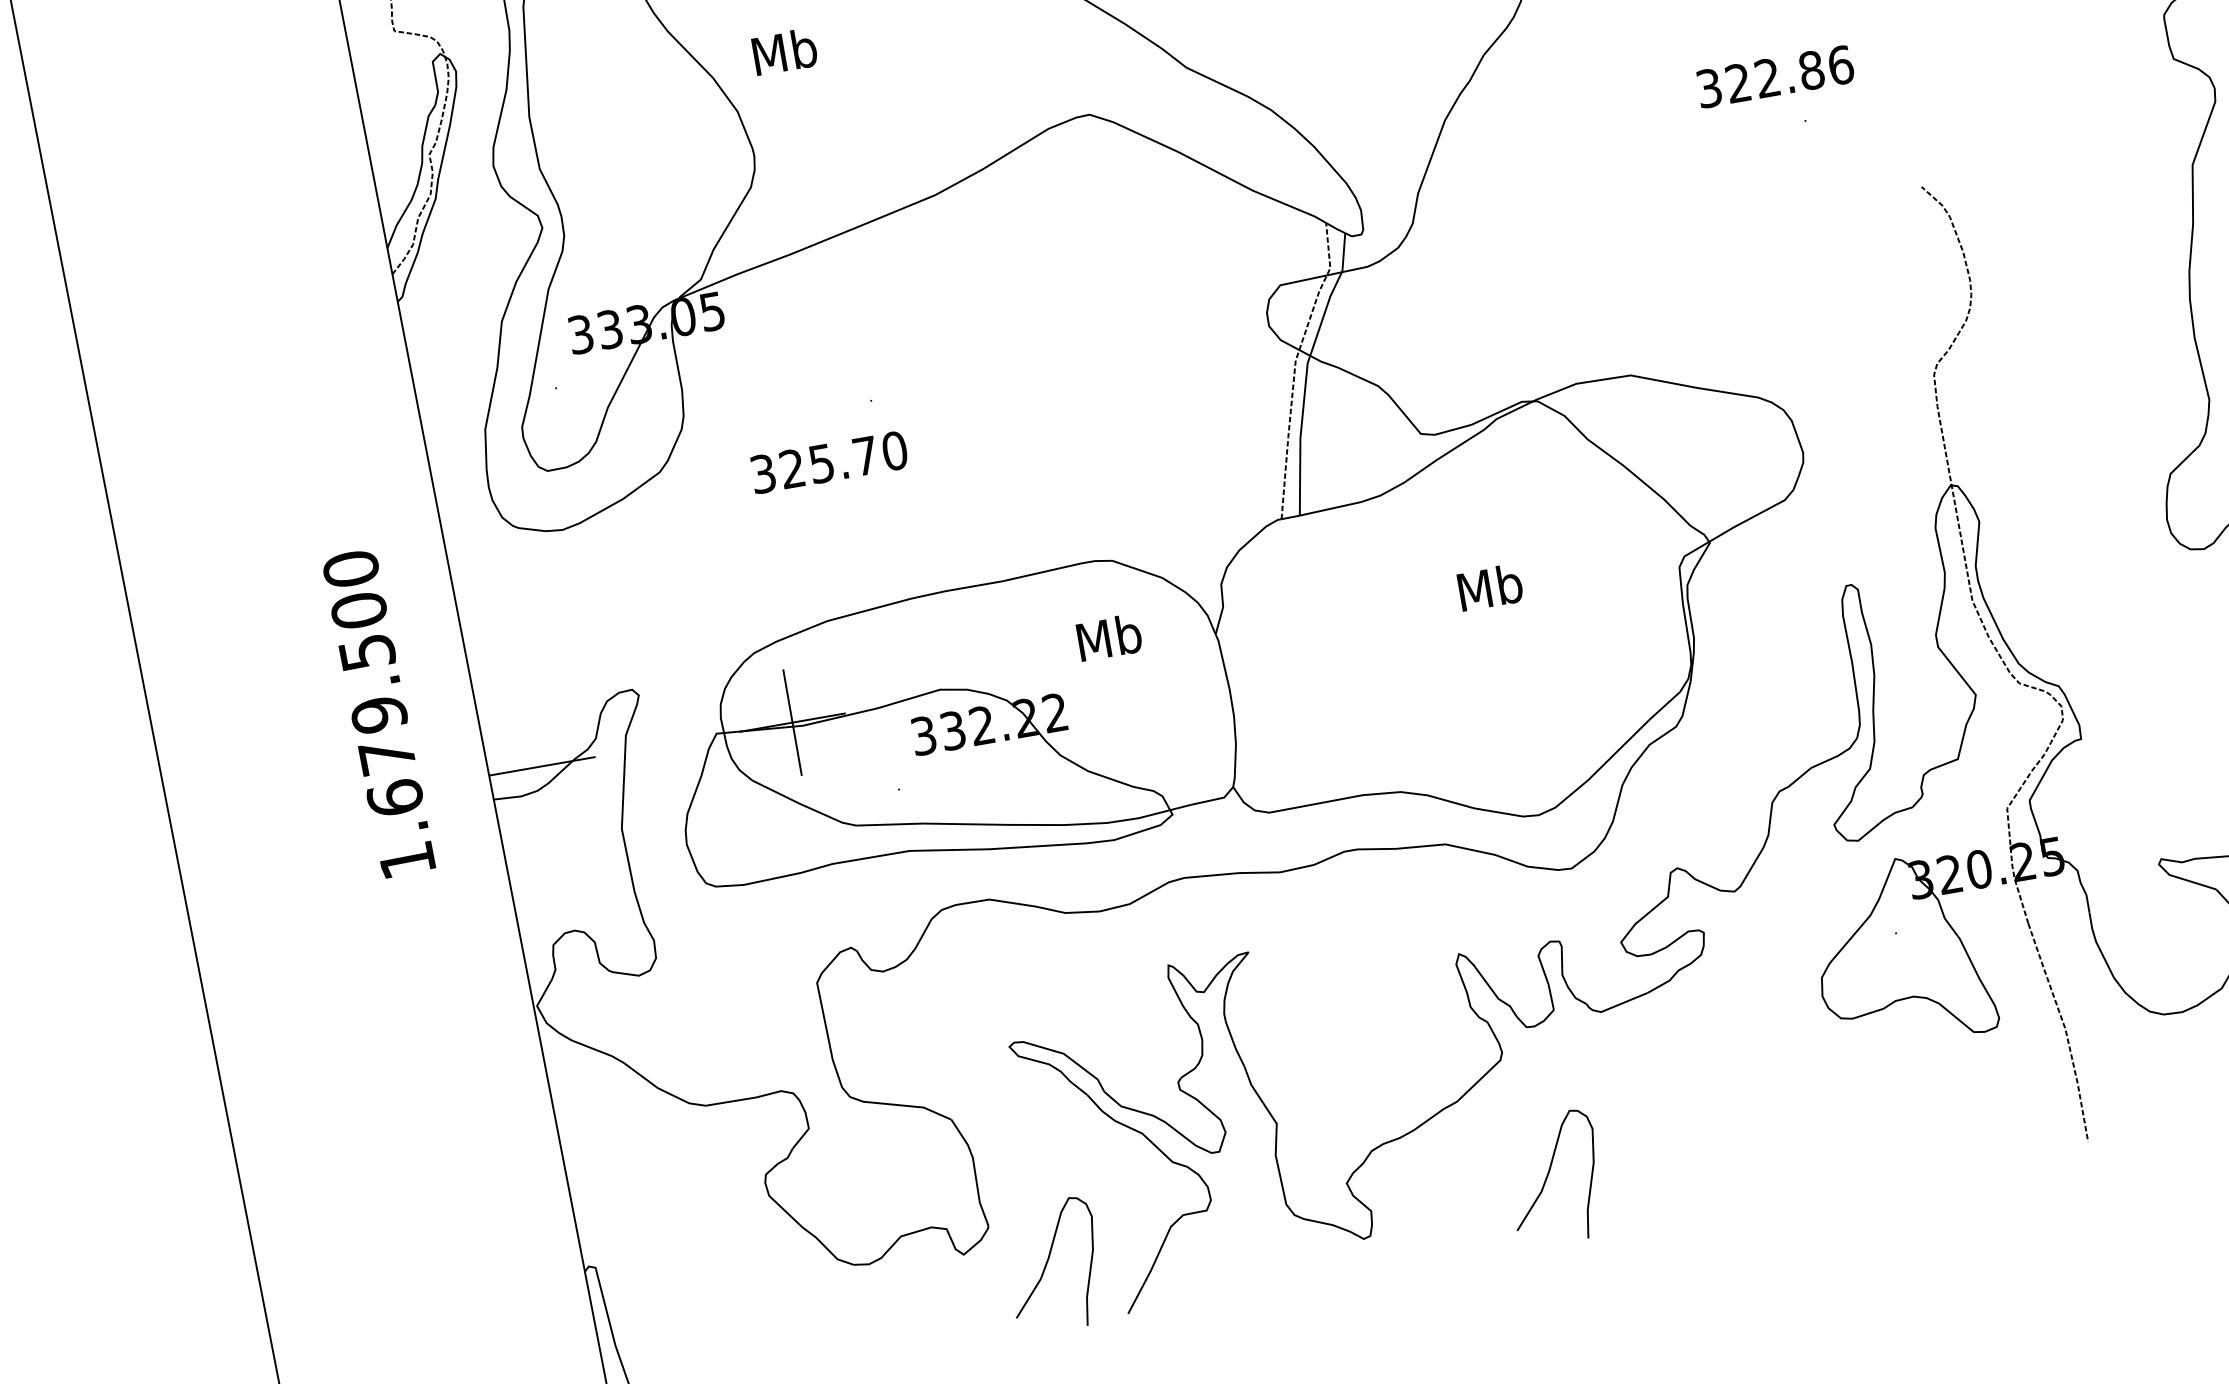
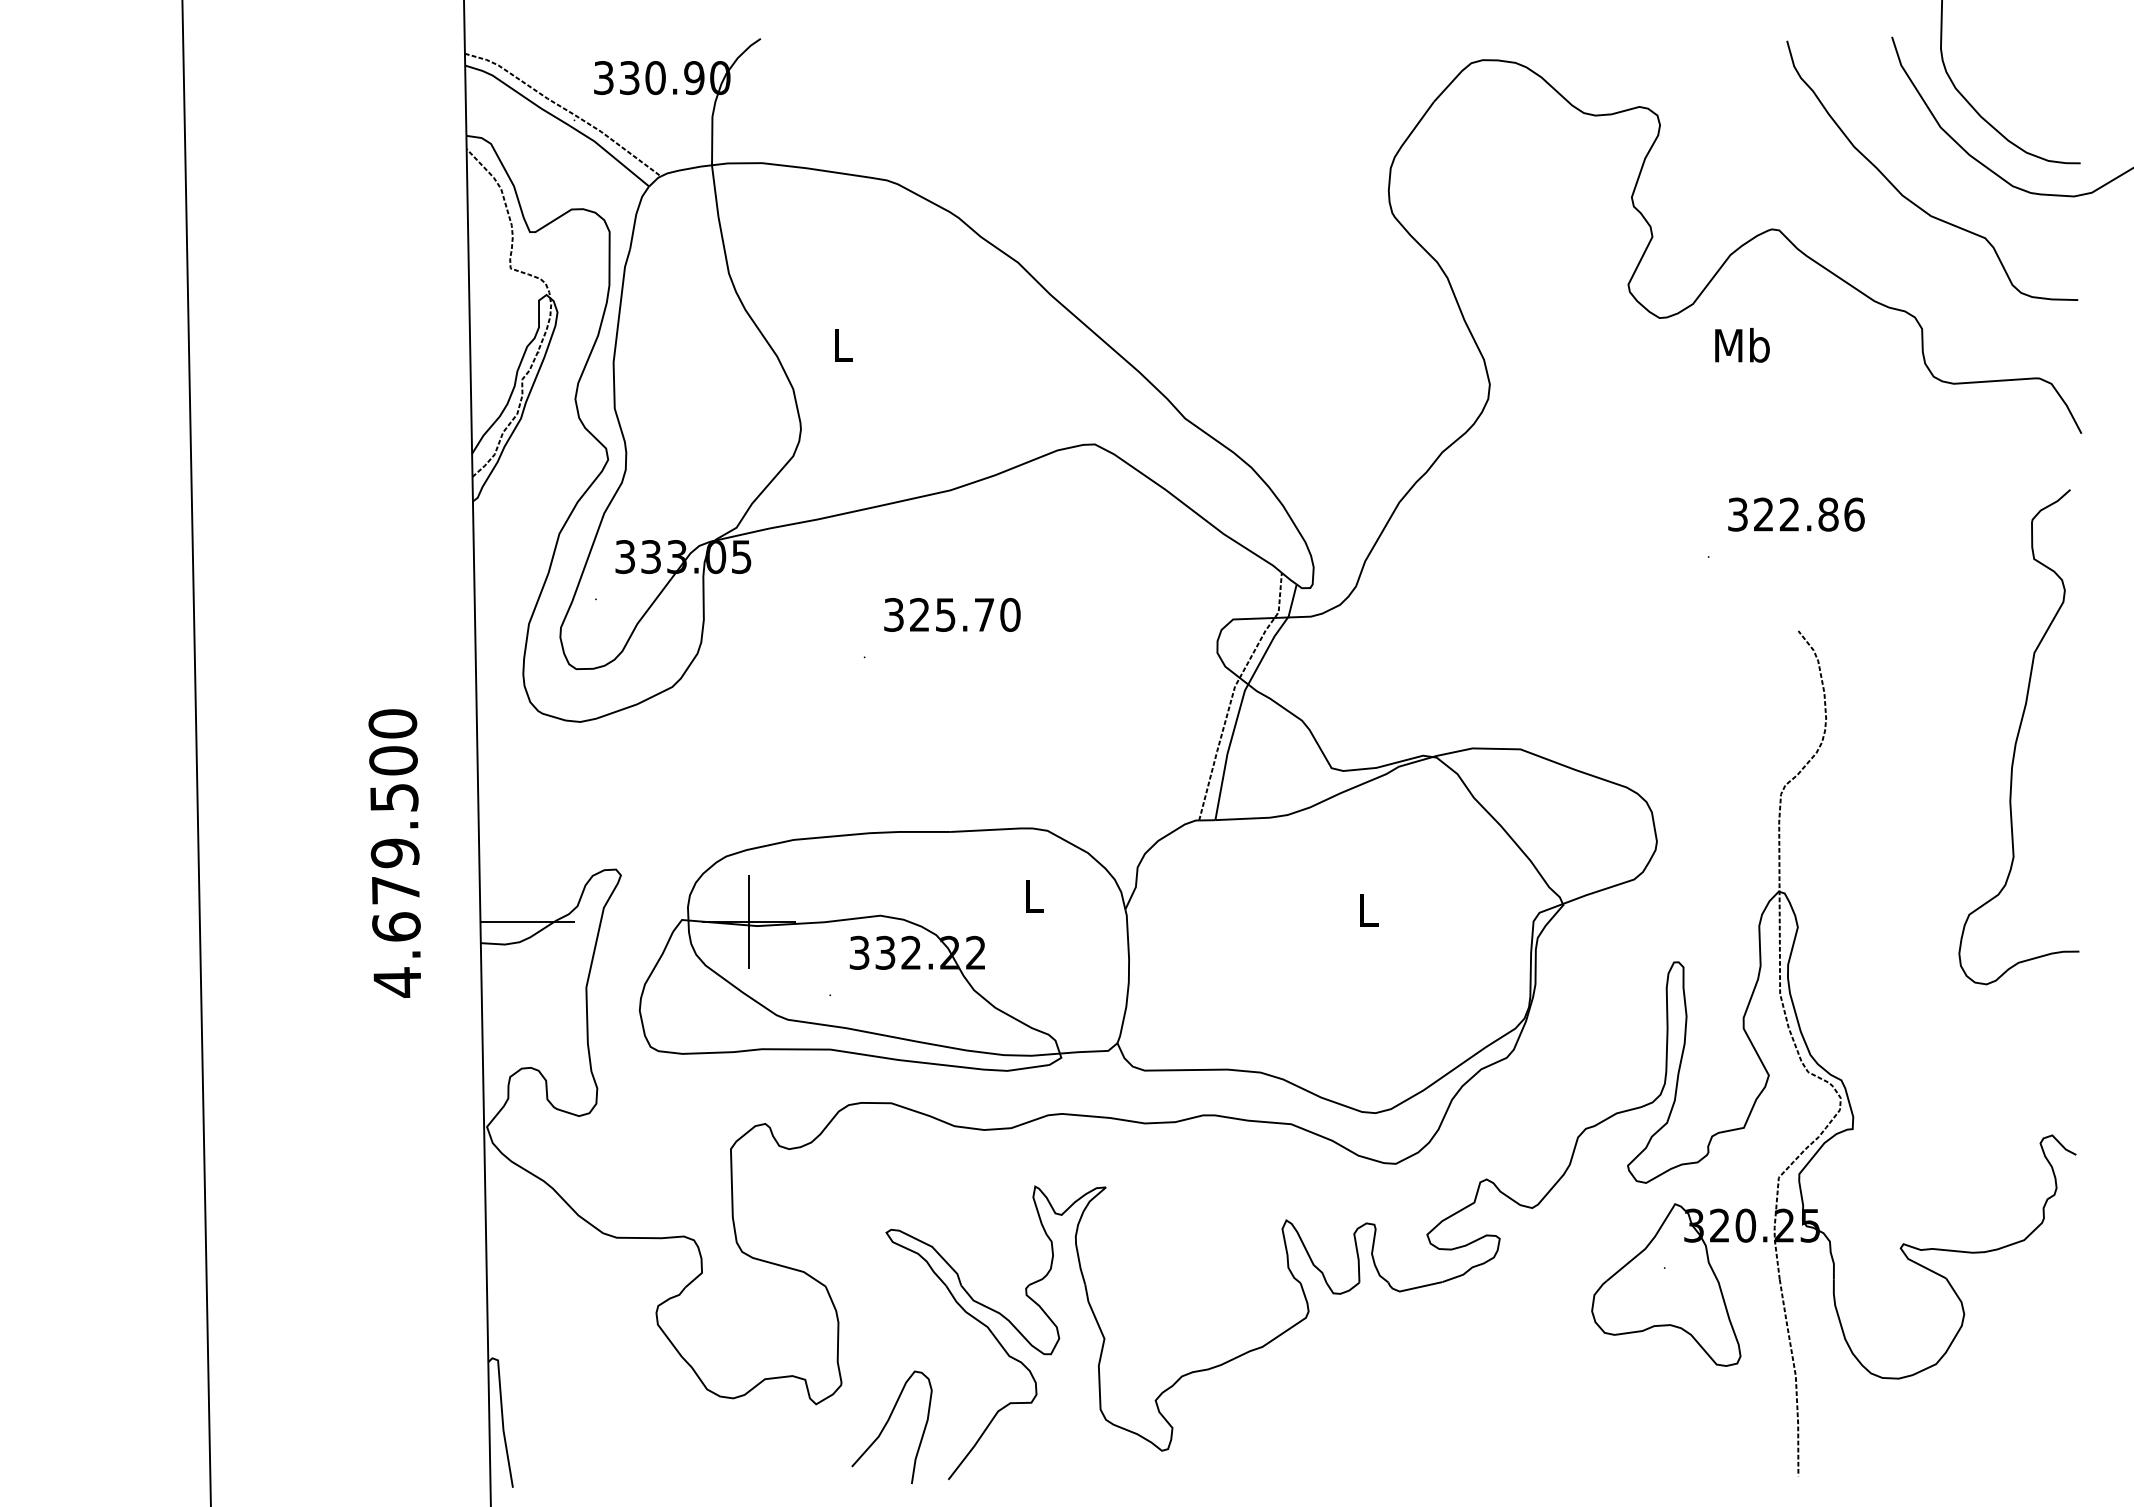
text: (784, 51) -> (842, 344), Mb -> L
text: (1775, 76) -> (1796, 514), moved
text: (829, 461) -> (952, 614), moved
text: (1490, 586) -> (1368, 909), Mb -> L
text: (1109, 636) -> (1033, 895), Mb -> L
text: (407, 860) -> (397, 982), 1.679.500 -> 4.679.500
curve: (1549, 1173) -> (1331, 1422), removed

